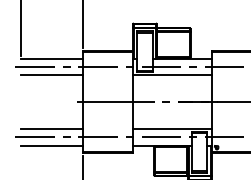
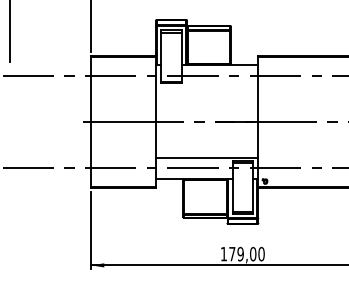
line: (51, 58) -> (50, 65), removed
line: (51, 74) -> (50, 86), removed
line: (172, 74) -> (207, 86), removed
line: (51, 129) -> (50, 157), removed
line: (51, 145) -> (50, 178), removed

